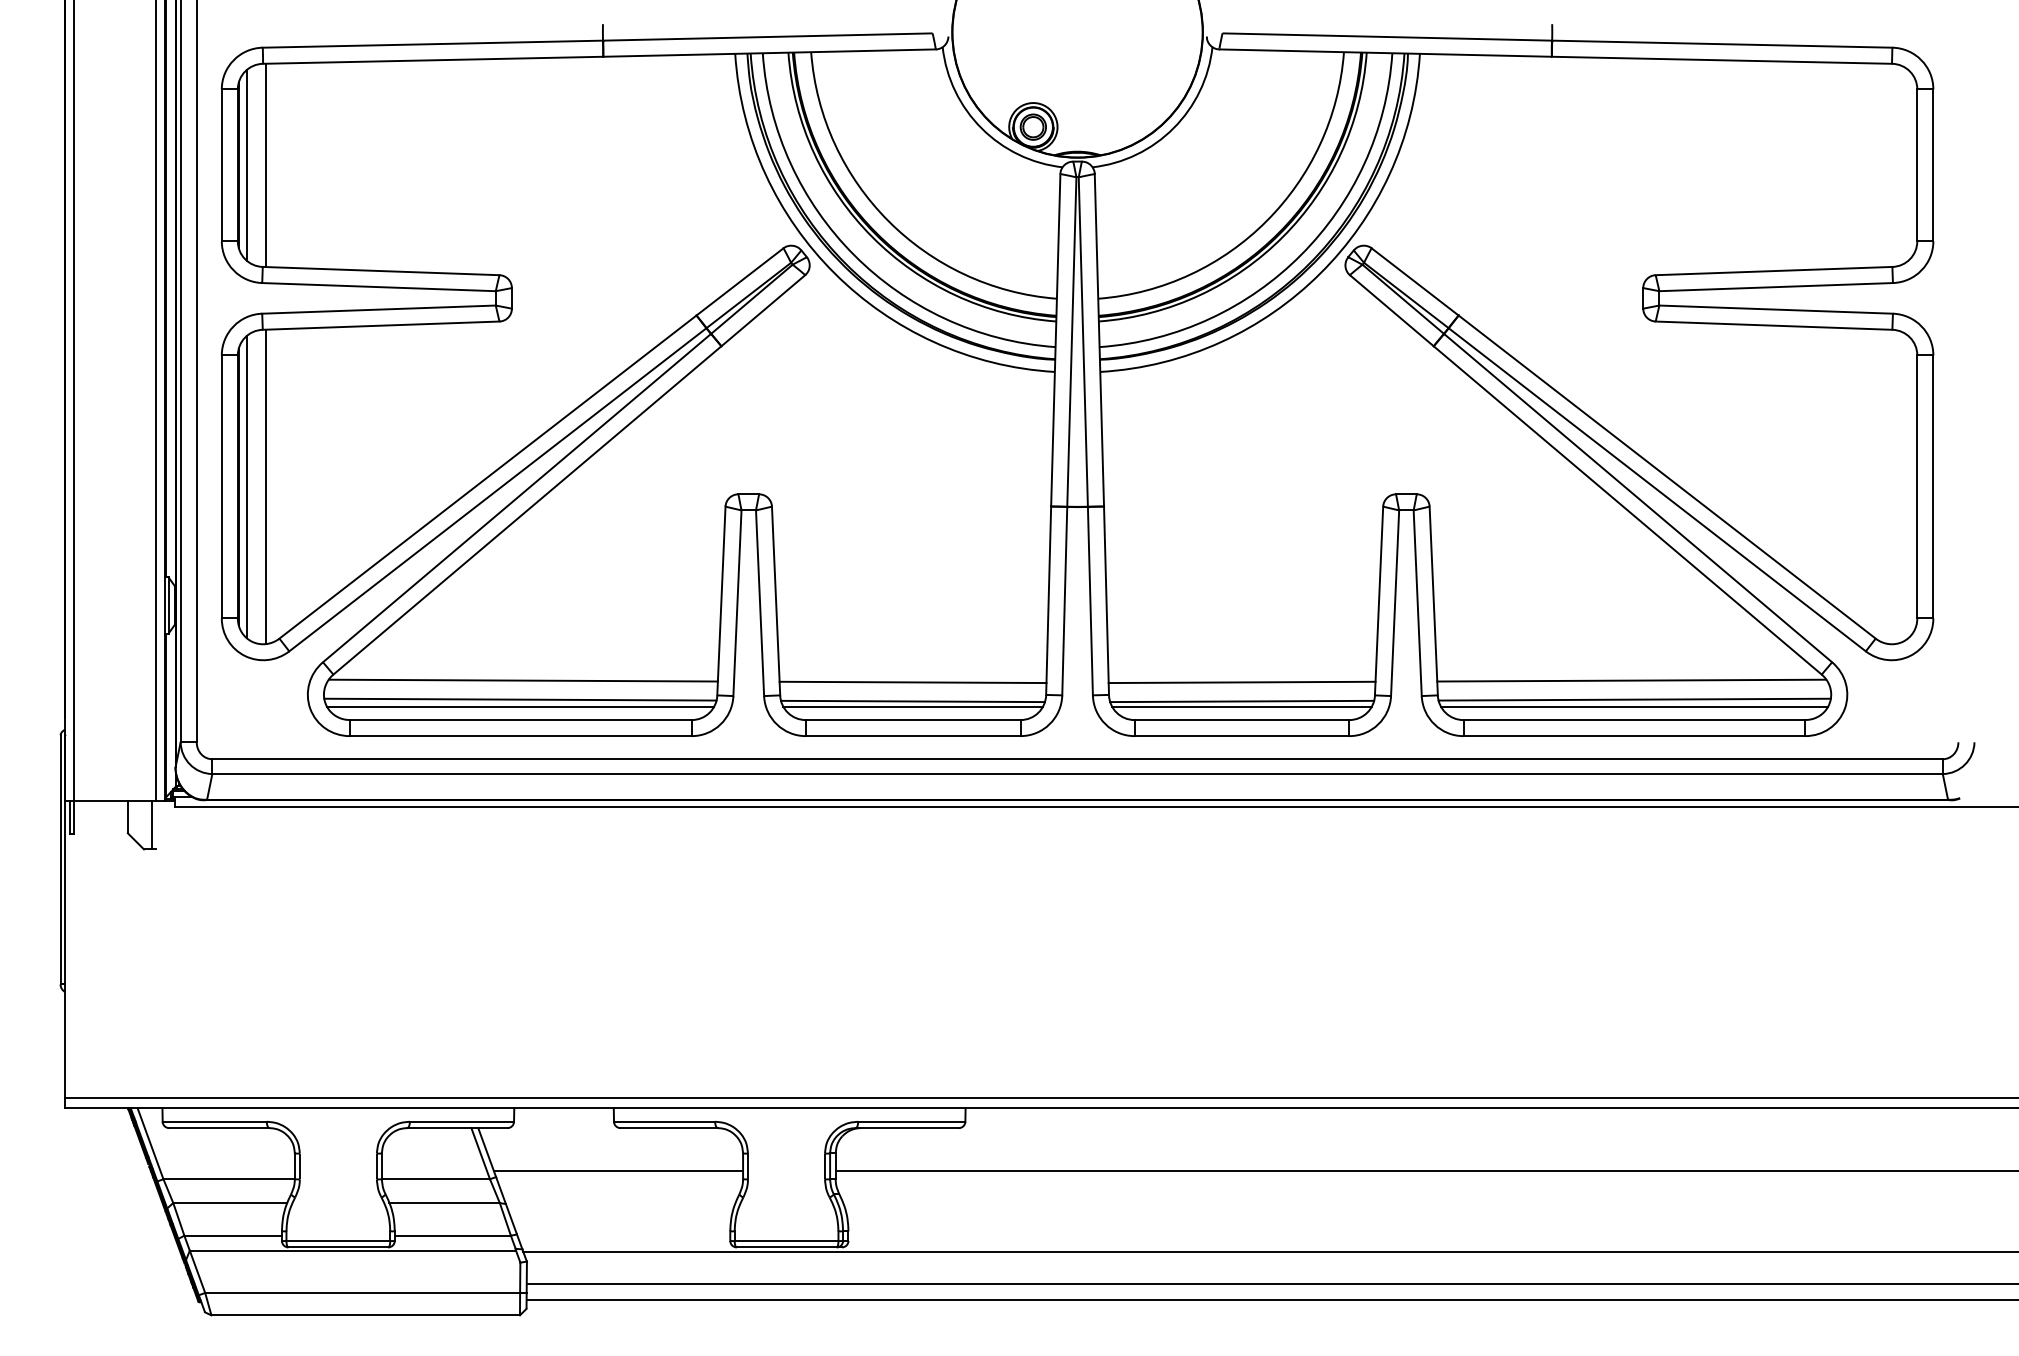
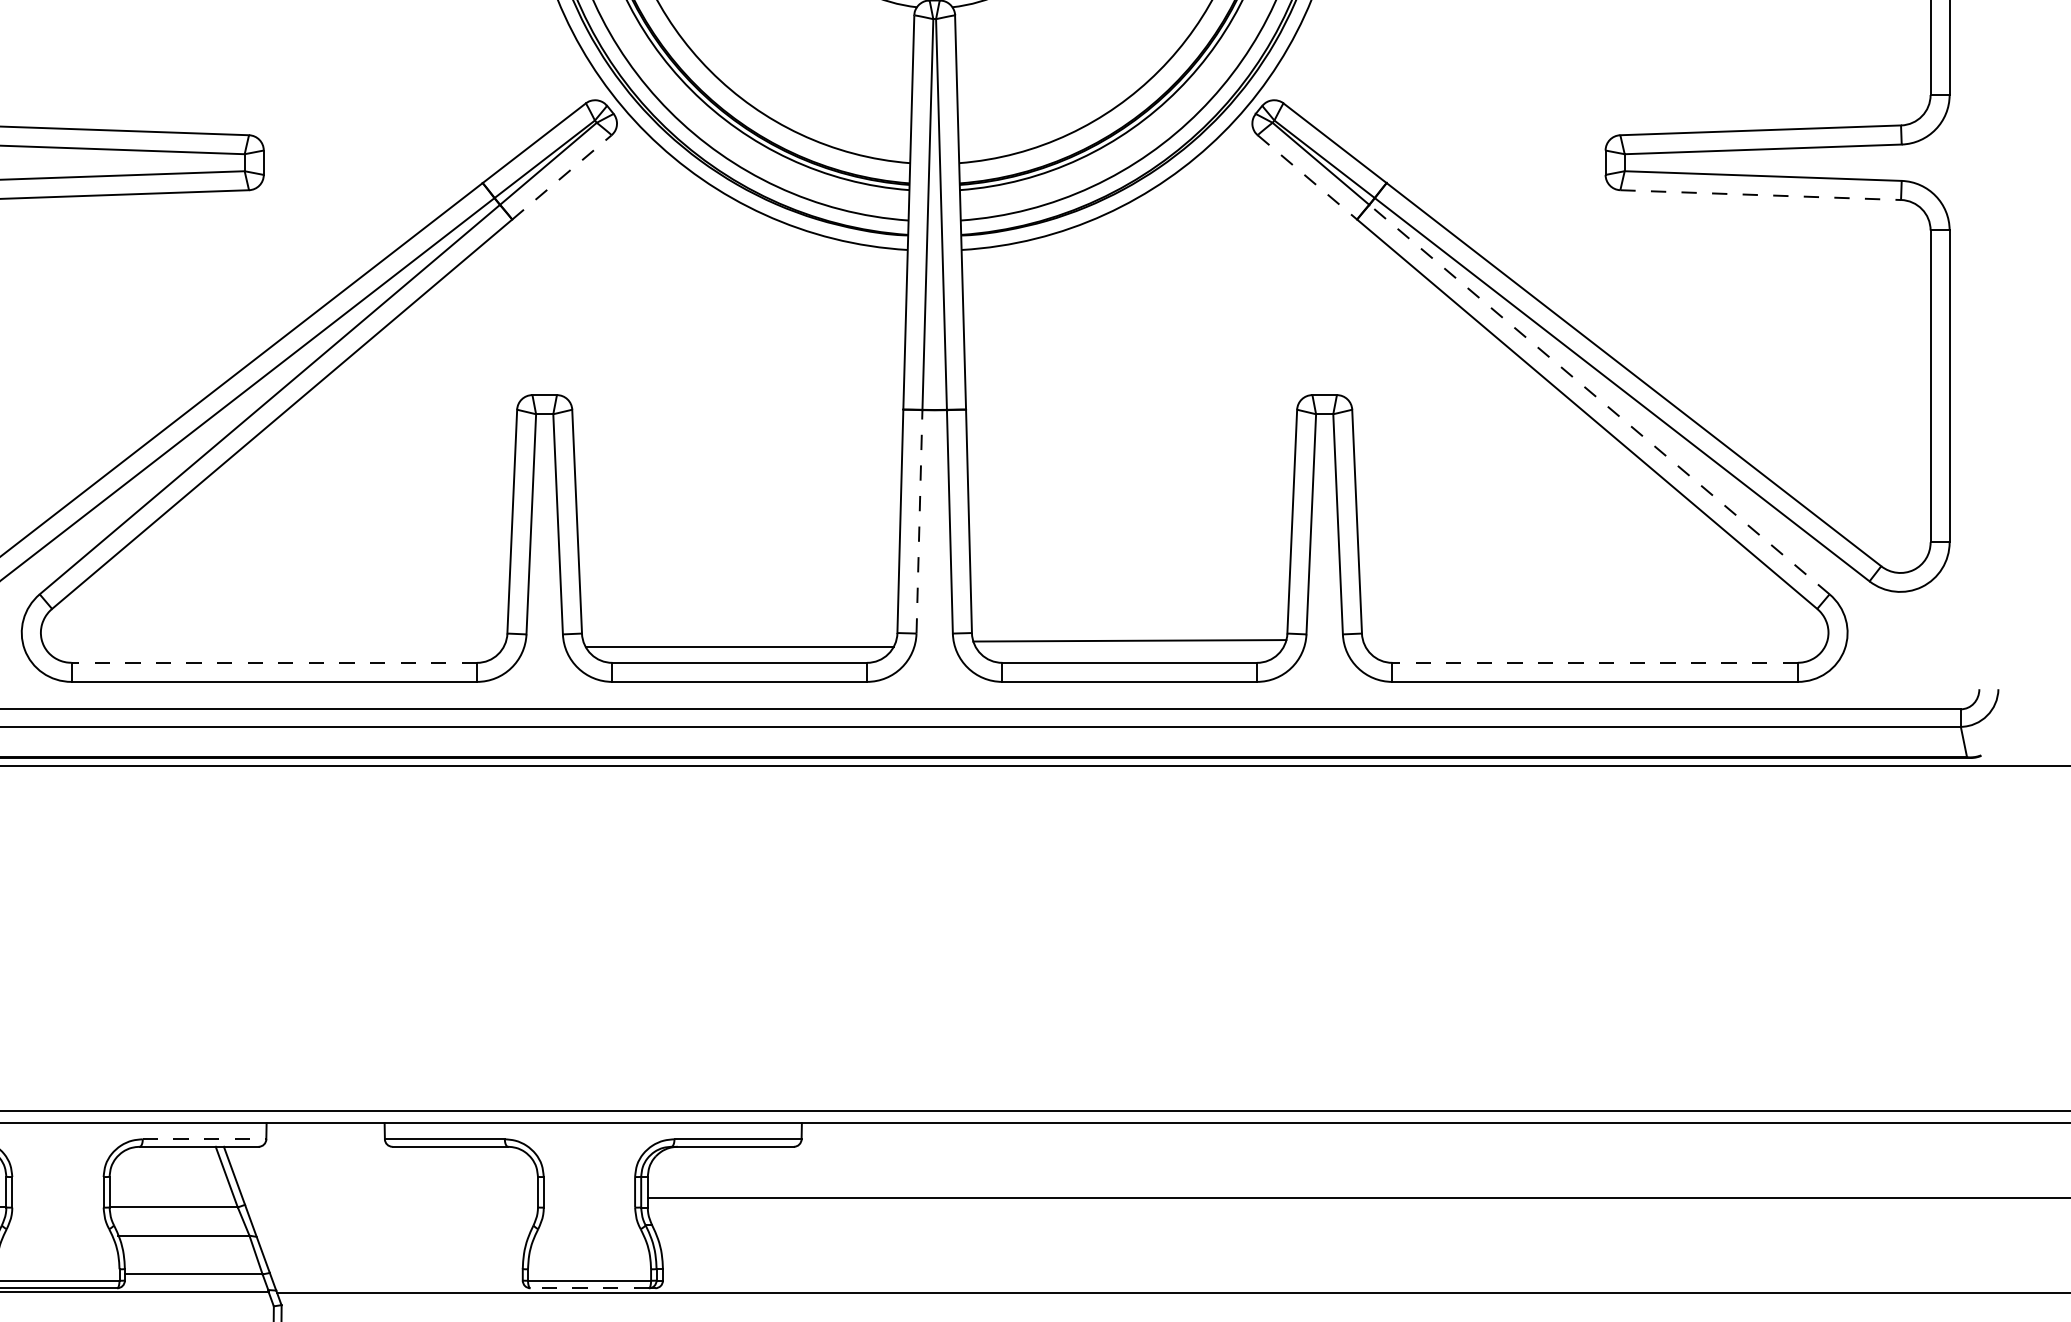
line: (763, 310) -> (562, 177), solid -> dashed
line: (1391, 310) -> (1306, 177), solid -> dashed
line: (1774, 325) -> (1761, 194), solid -> dashed
line: (1637, 497) -> (1598, 398), solid -> dashed
line: (1064, 600) -> (919, 521), solid -> dashed
line: (522, 680) -> (276, 615), removed
line: (1631, 680) -> (1591, 615), removed
line: (912, 682) -> (738, 618), removed
line: (1241, 682) -> (1129, 618), removed
line: (520, 699) -> (273, 638), removed
line: (1634, 699) -> (1595, 638), removed
line: (912, 701) -> (738, 640), removed
line: (520, 706) -> (273, 646), removed
line: (1241, 706) -> (1129, 646), removed
line: (1634, 706) -> (1595, 646), removed
line: (520, 720) -> (273, 663), solid -> dashed
line: (1634, 720) -> (1595, 663), solid -> dashed
line: (462, 1121) -> (205, 1138), solid -> dashed
line: (618, 1171) -> (390, 1198), removed
line: (786, 1247) -> (589, 1288), solid -> dashed

